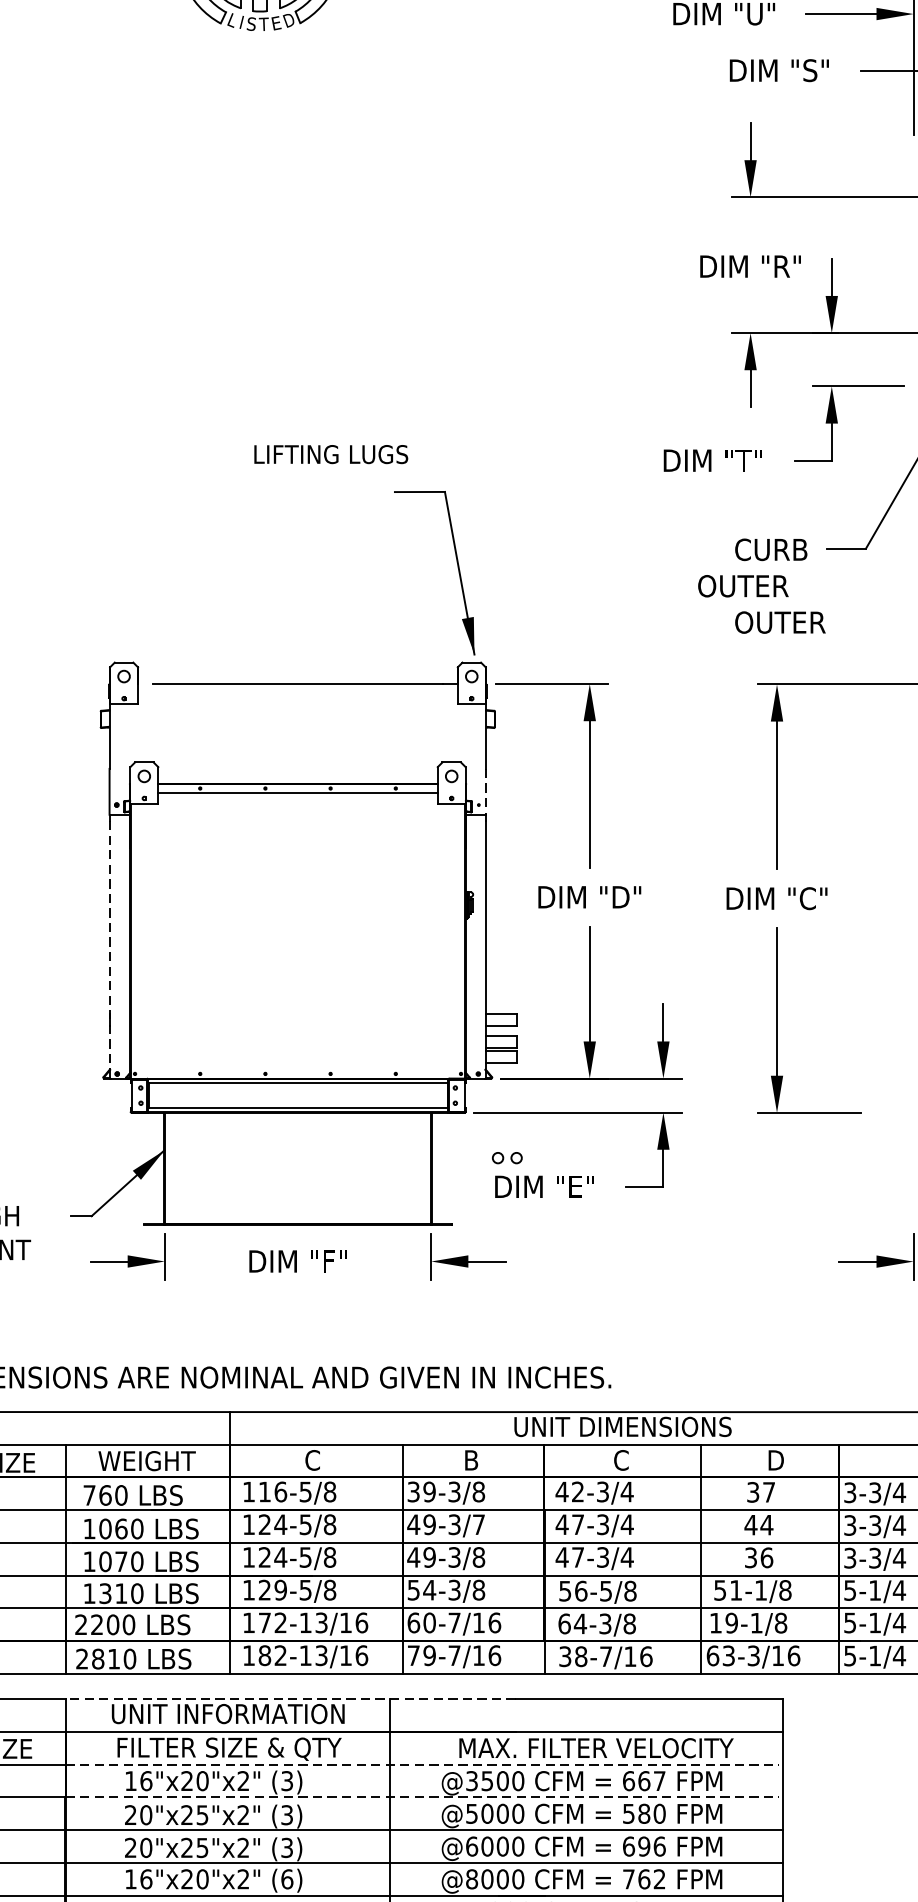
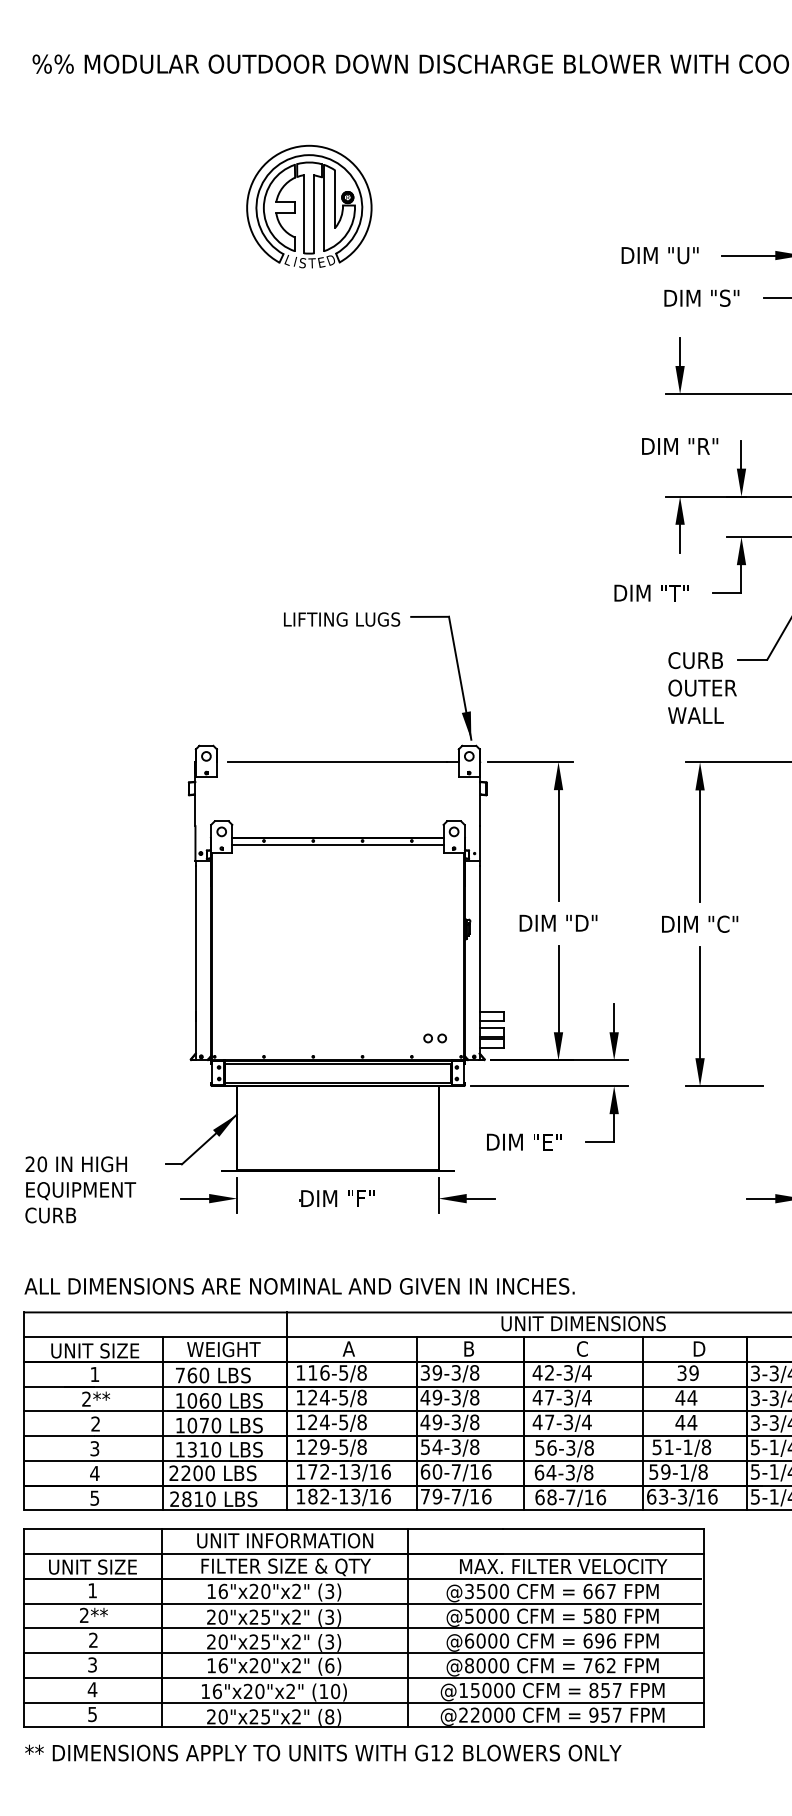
text: (331, 454) -> (342, 619), moved
text: (743, 585) -> (702, 687), moved
text: (780, 622) -> (702, 715), OUTER -> WALL
line: (486, 793) -> (480, 844), dashed -> solid
line: (109, 950) -> (195, 963), dashed -> solid
part: (506, 1158) -> (434, 1038), moved
text: (311, 1459) -> (348, 1348), C -> A
text: (768, 1492) -> (693, 1373), 37 -> 39
text: (478, 1524) -> (474, 1397), 49-3/7 -> 49-3/8
text: (759, 1557) -> (686, 1422), 36 -> 44
text: (605, 1590) -> (570, 1447), 56-5/8 -> 56-3/8
text: (715, 1622) -> (653, 1471), 19-1/8 -> 59-1/8
text: (564, 1656) -> (539, 1497), 38-7/16 -> 68-7/16
line: (289, 1699) -> (331, 1529), dashed -> solid
line: (421, 1763) -> (431, 1578), dashed -> solid
line: (421, 1797) -> (431, 1603), dashed -> solid

